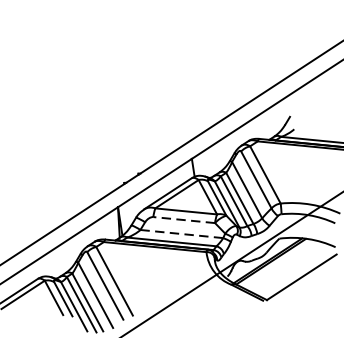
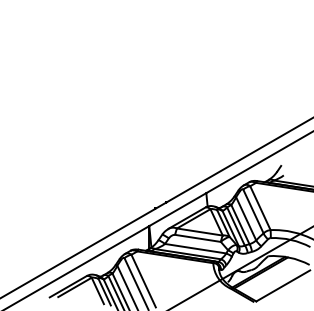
line: (183, 220) -> (197, 238), dashed -> solid
line: (182, 233) -> (196, 248), dashed -> solid

